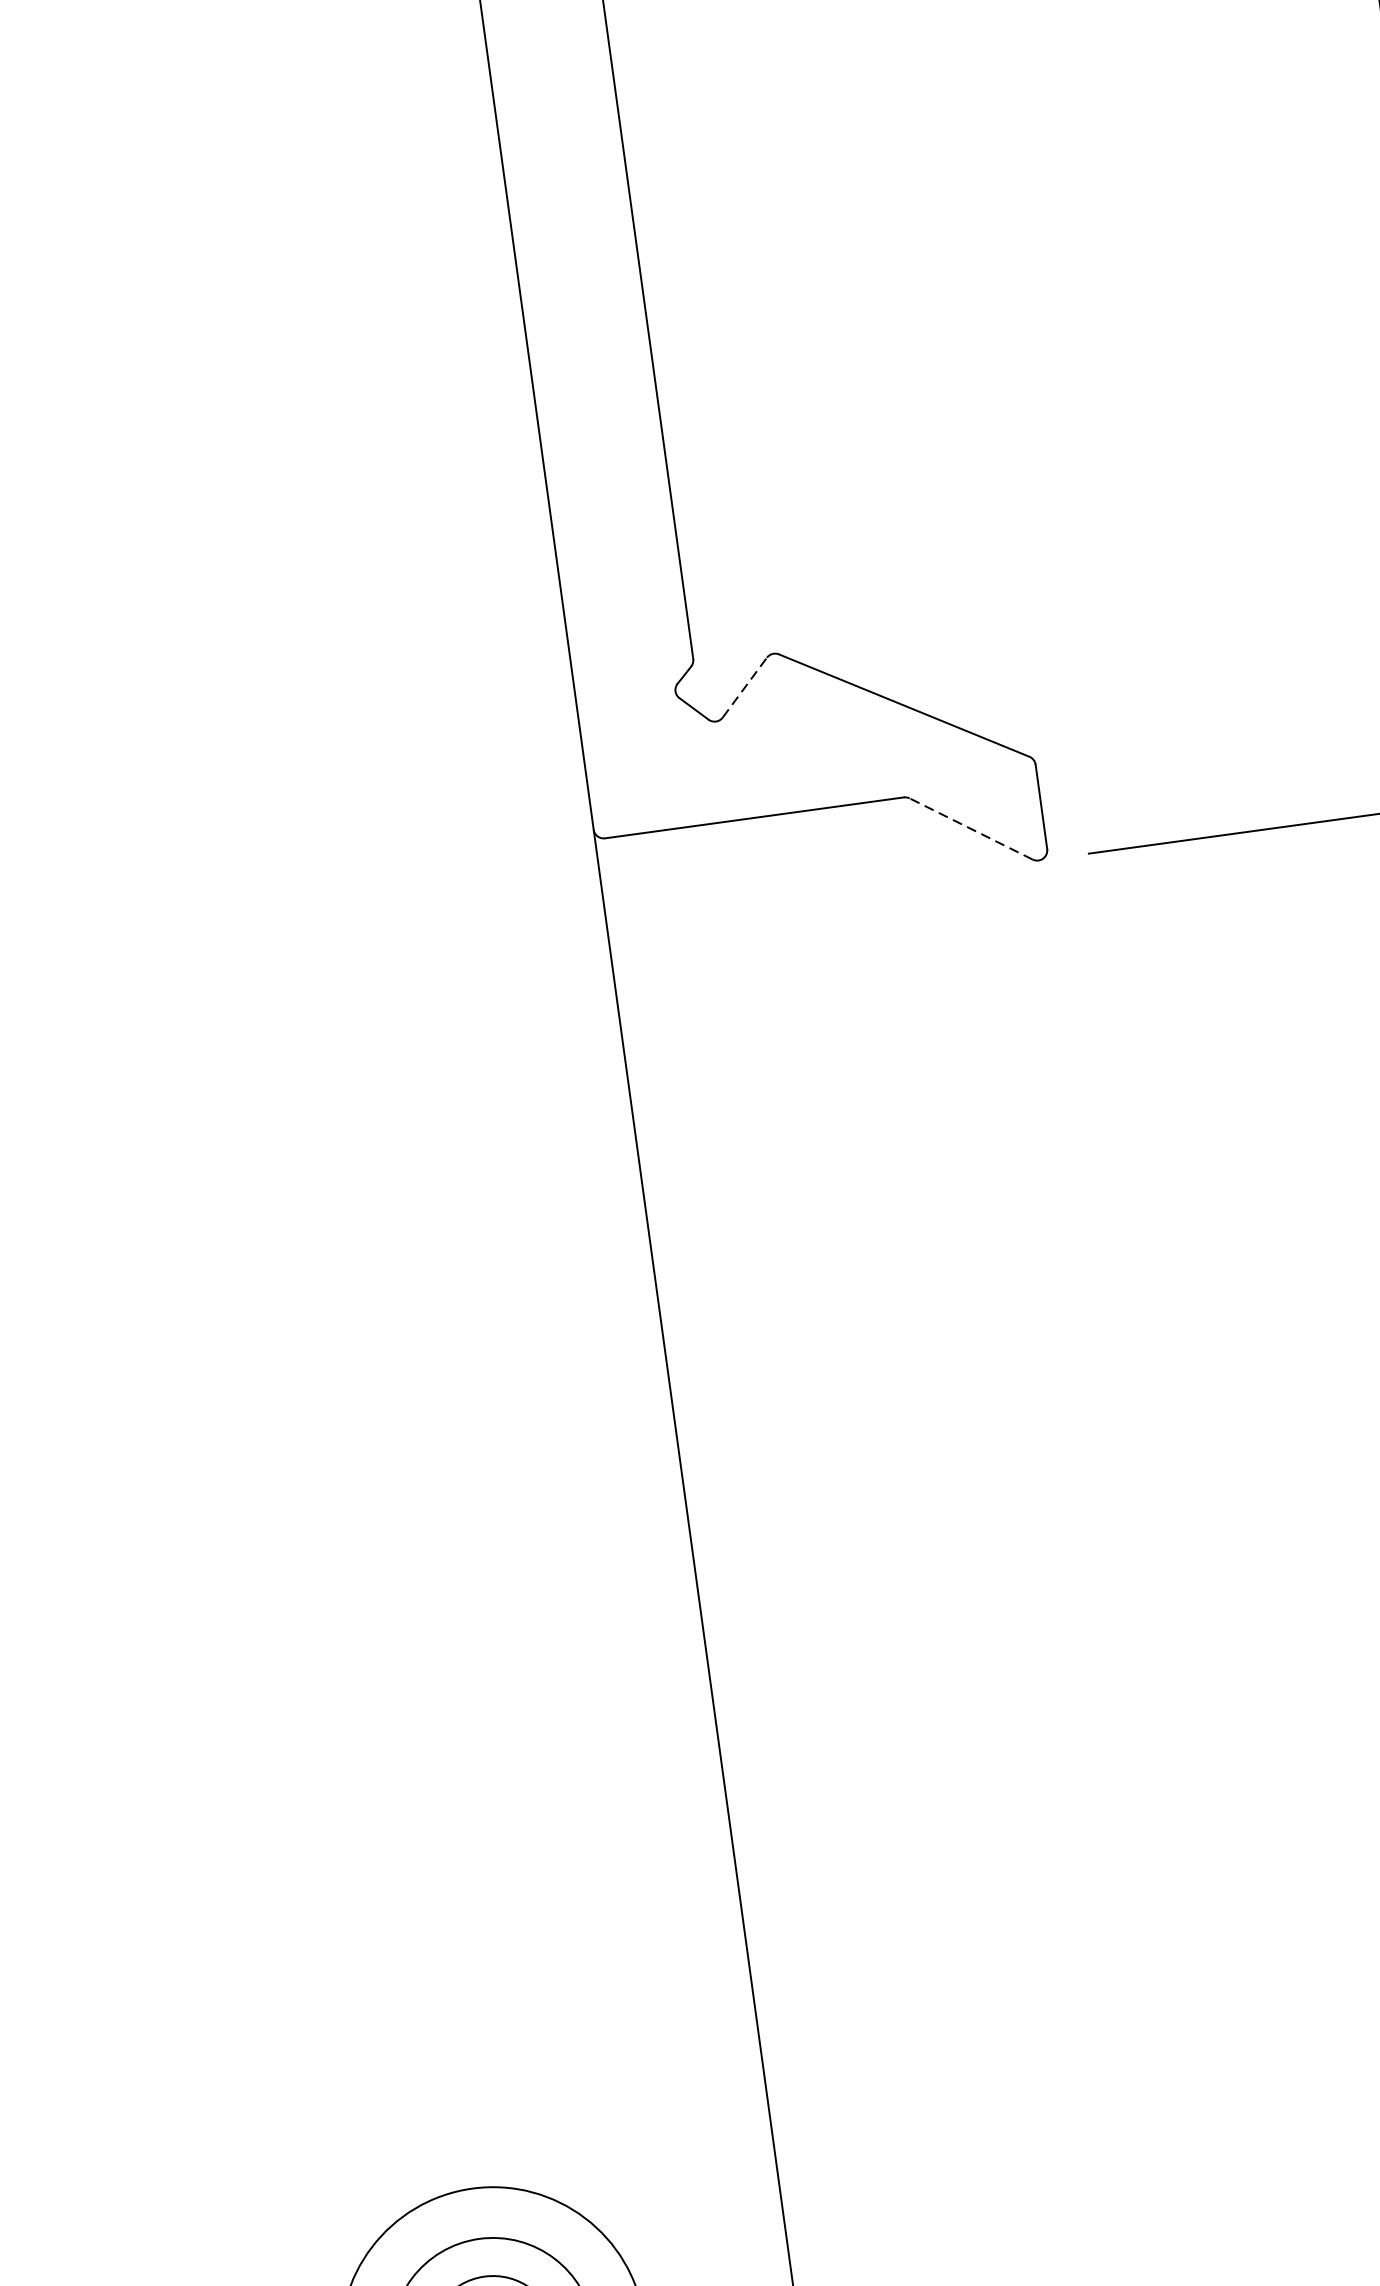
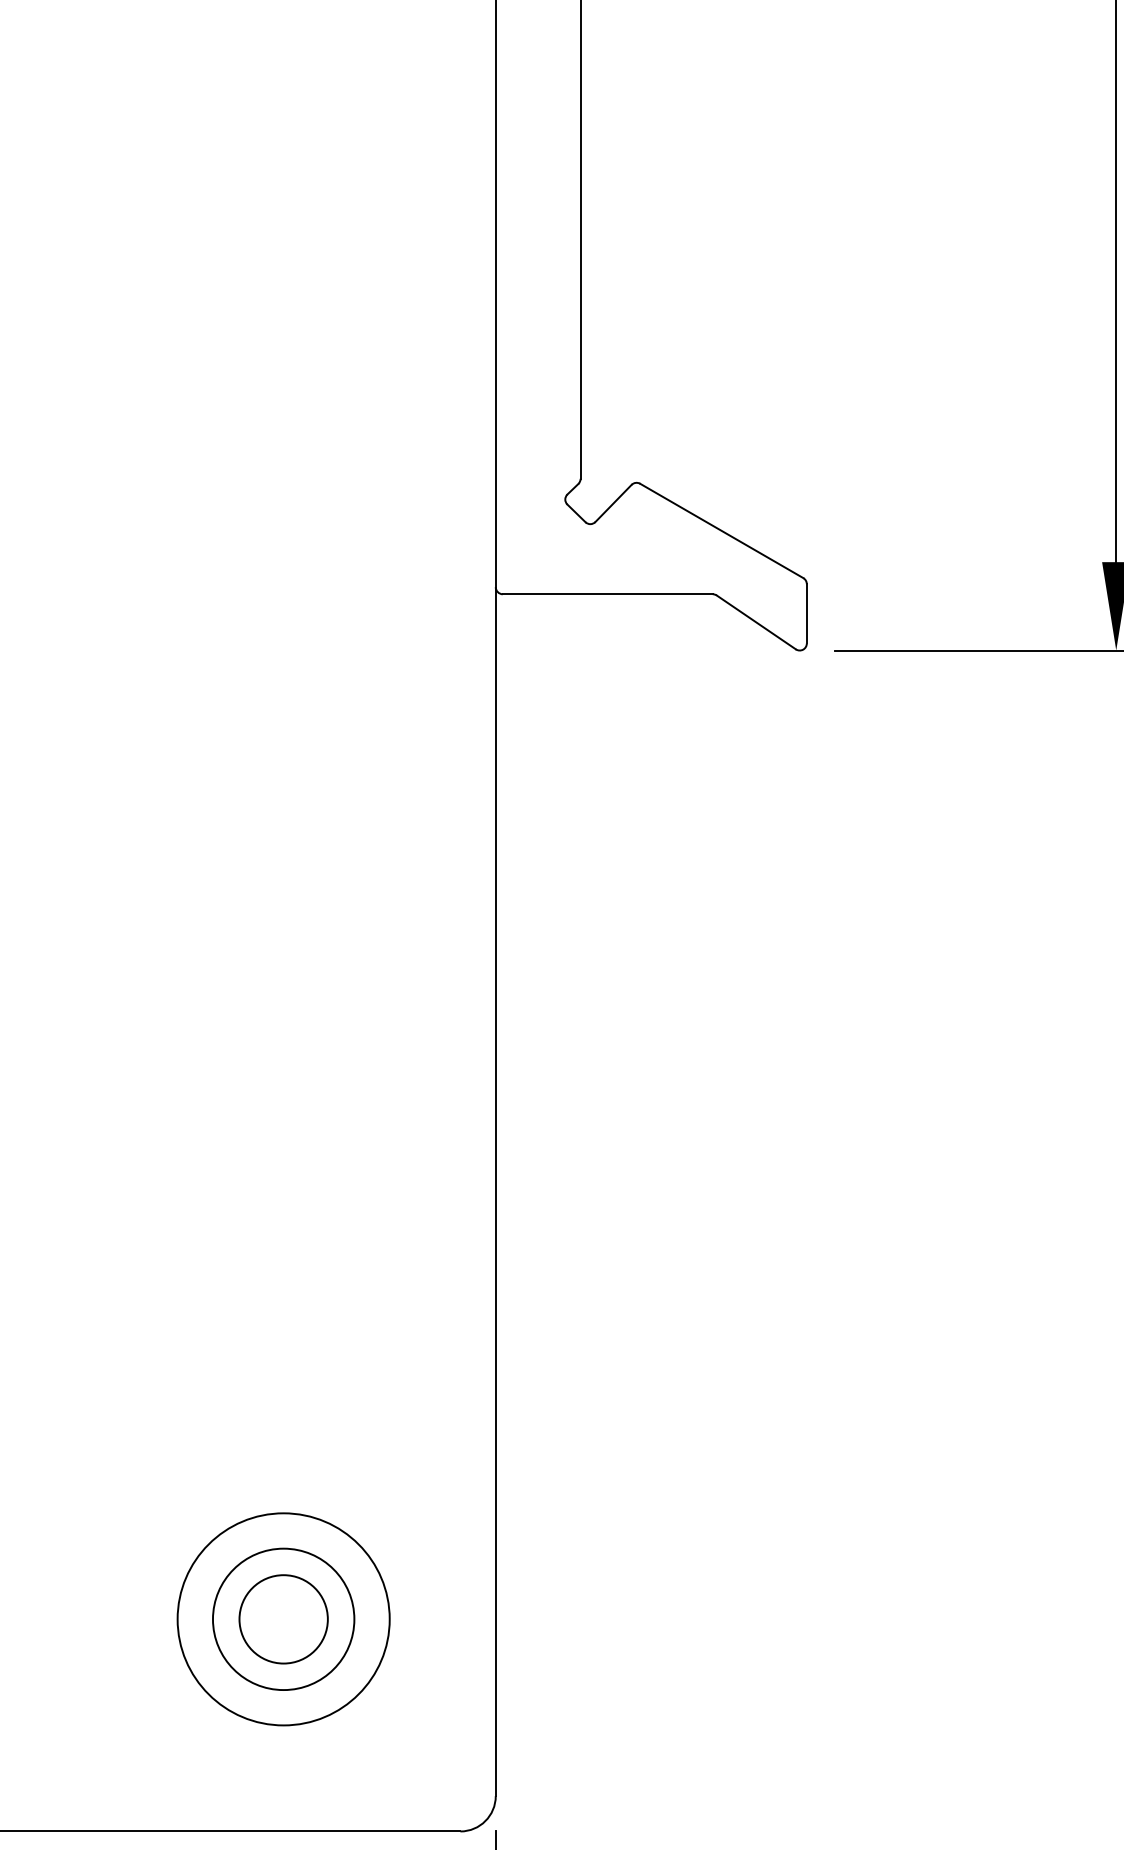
line: (744, 687) -> (613, 503), dashed -> solid
line: (971, 829) -> (756, 622), dashed -> solid

